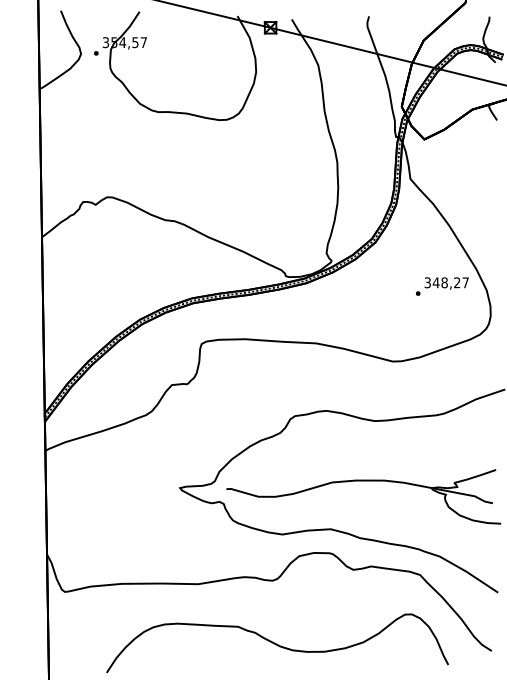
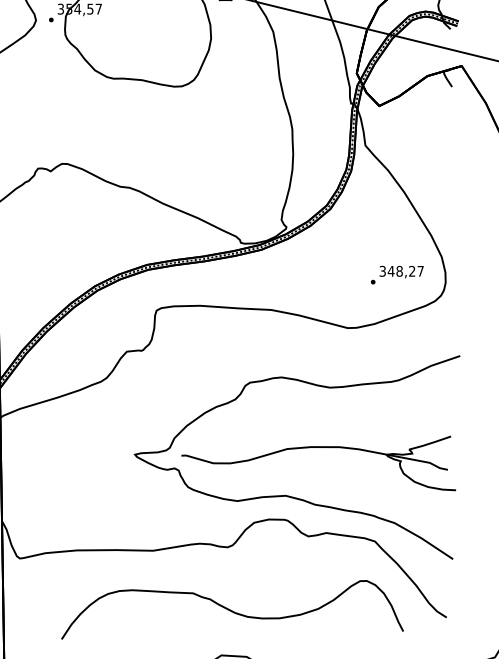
text: (442, 286) -> (397, 275), moved

